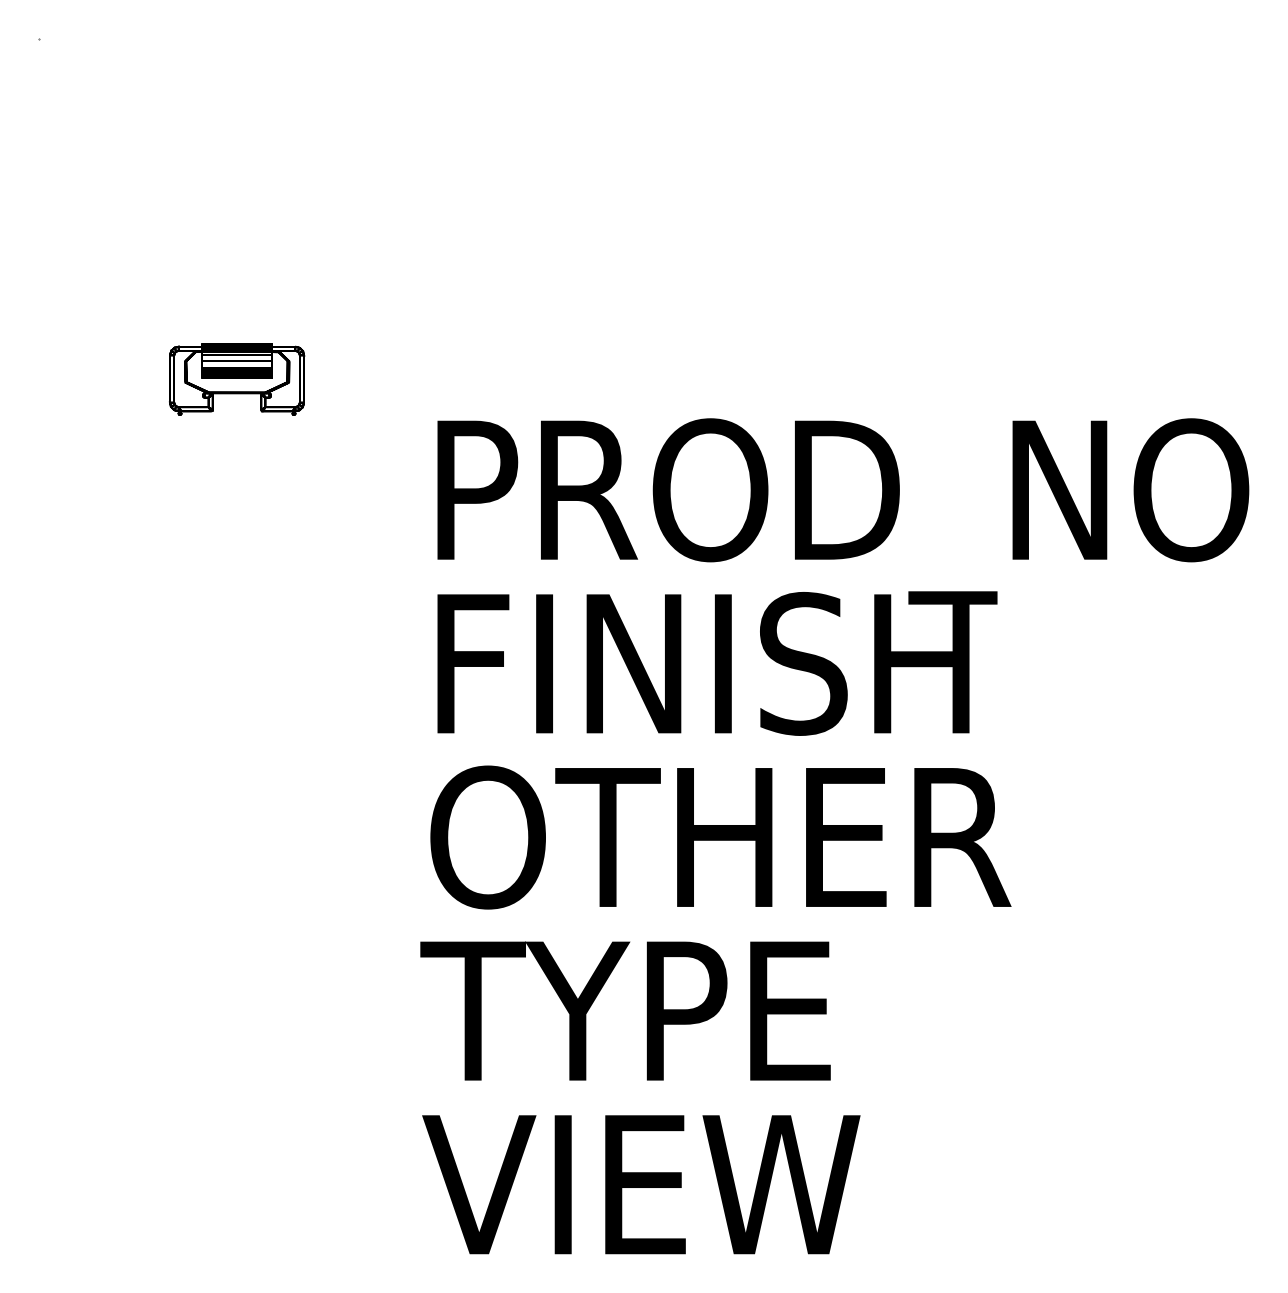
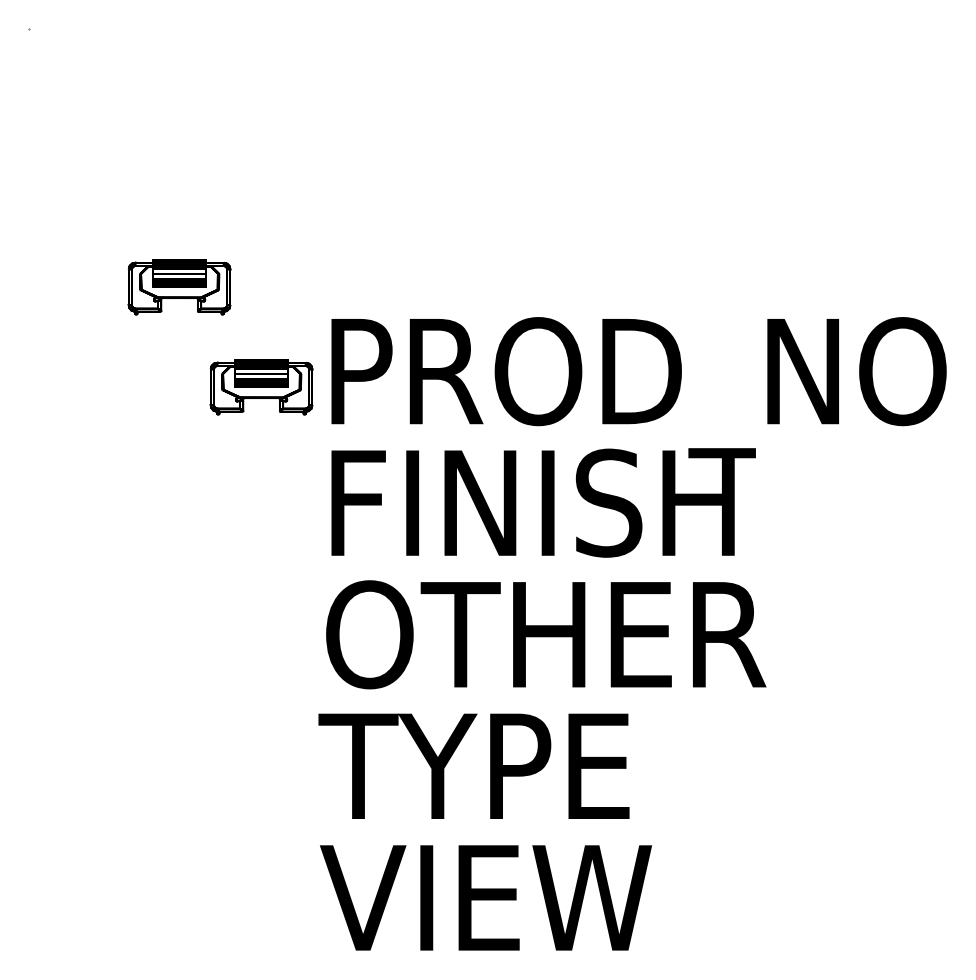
part: (345, 511) -> (261, 387), added

